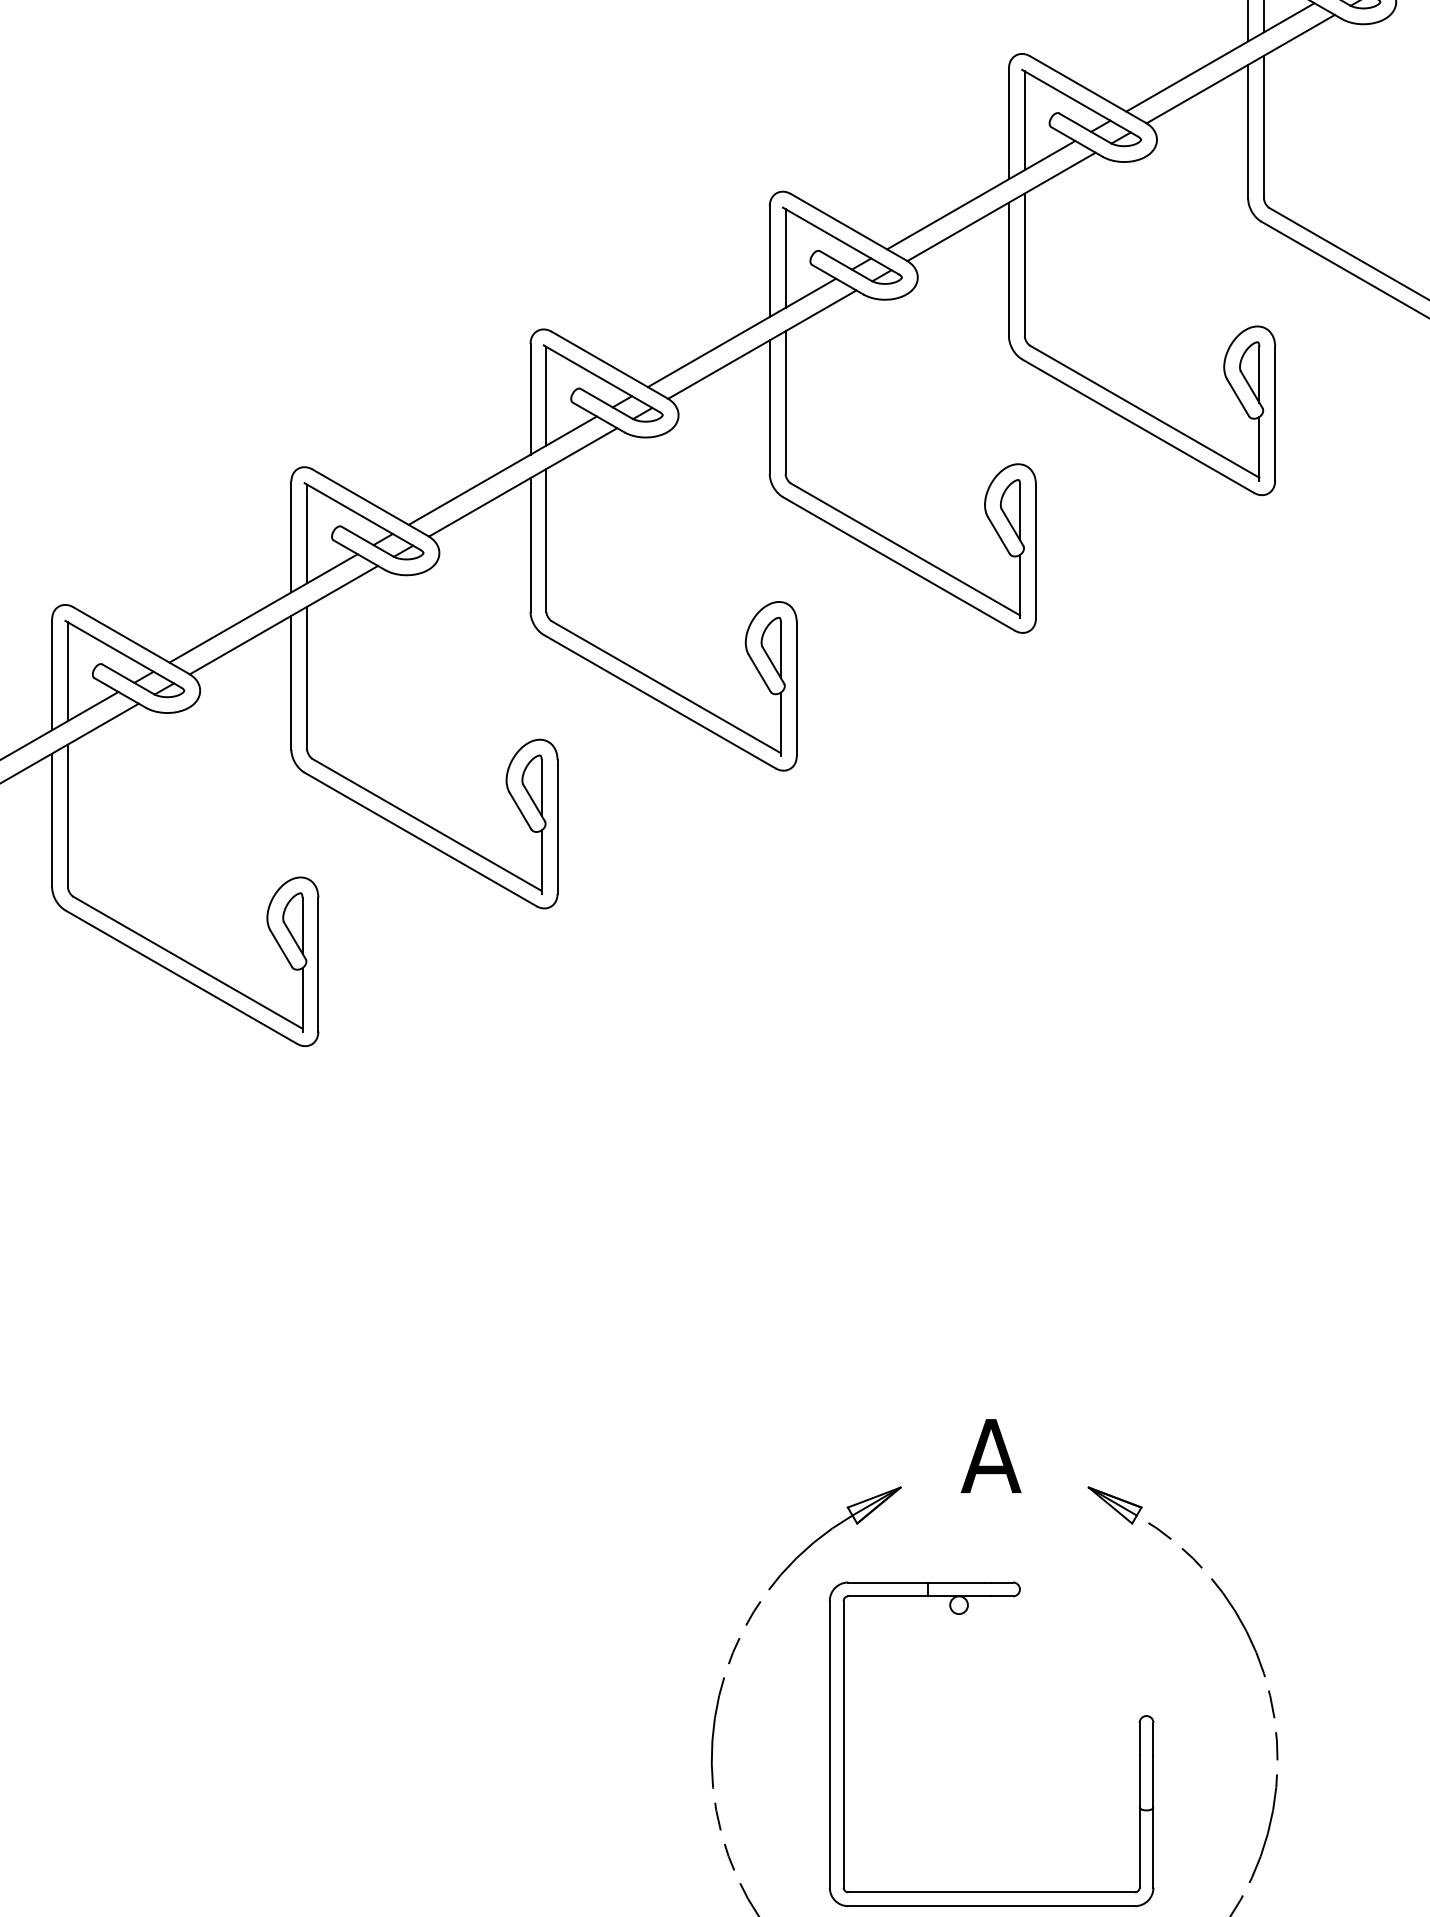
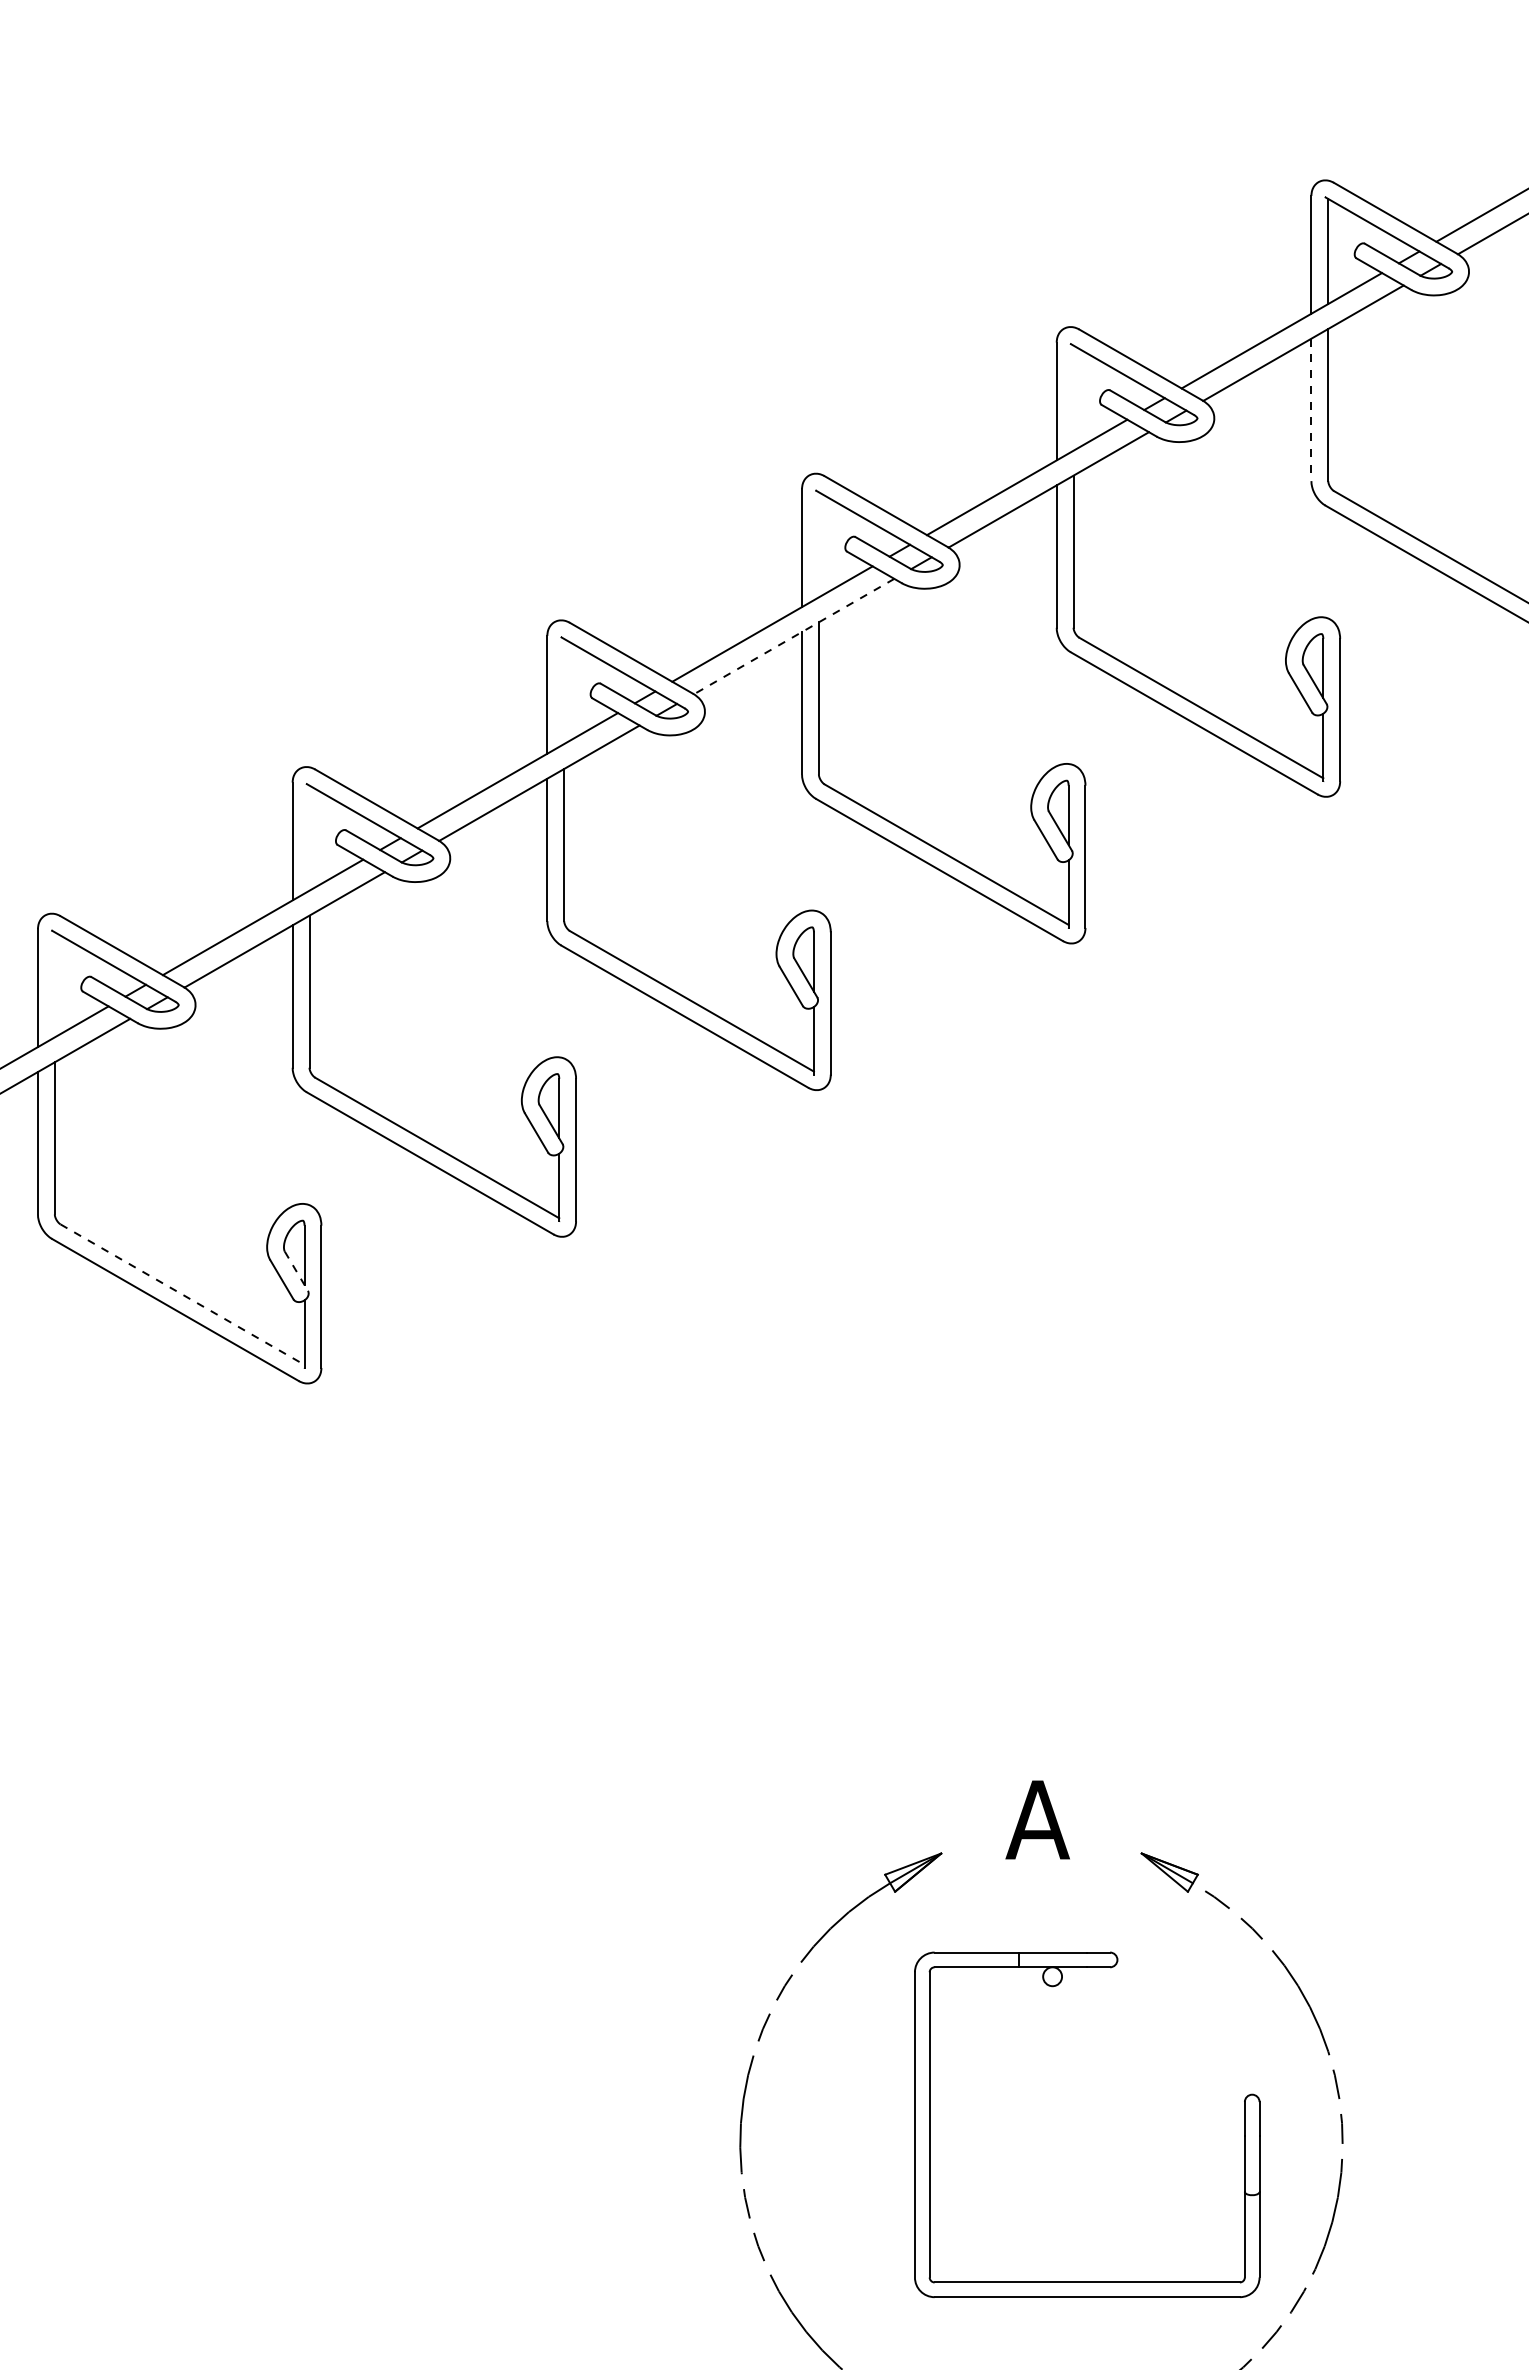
line: (1024, 120) -> (1073, 397), removed
line: (1248, 132) -> (1311, 410), solid -> dashed
line: (785, 258) -> (818, 544), removed
line: (762, 344) -> (794, 636), solid -> dashed
line: (546, 396) -> (564, 691), removed
line: (307, 533) -> (309, 837), removed
line: (67, 671) -> (54, 984), removed
line: (294, 940) -> (296, 1271), solid -> dashed
line: (187, 962) -> (182, 1294), solid -> dashed
part: (959, 1615) -> (1053, 1987), moved

